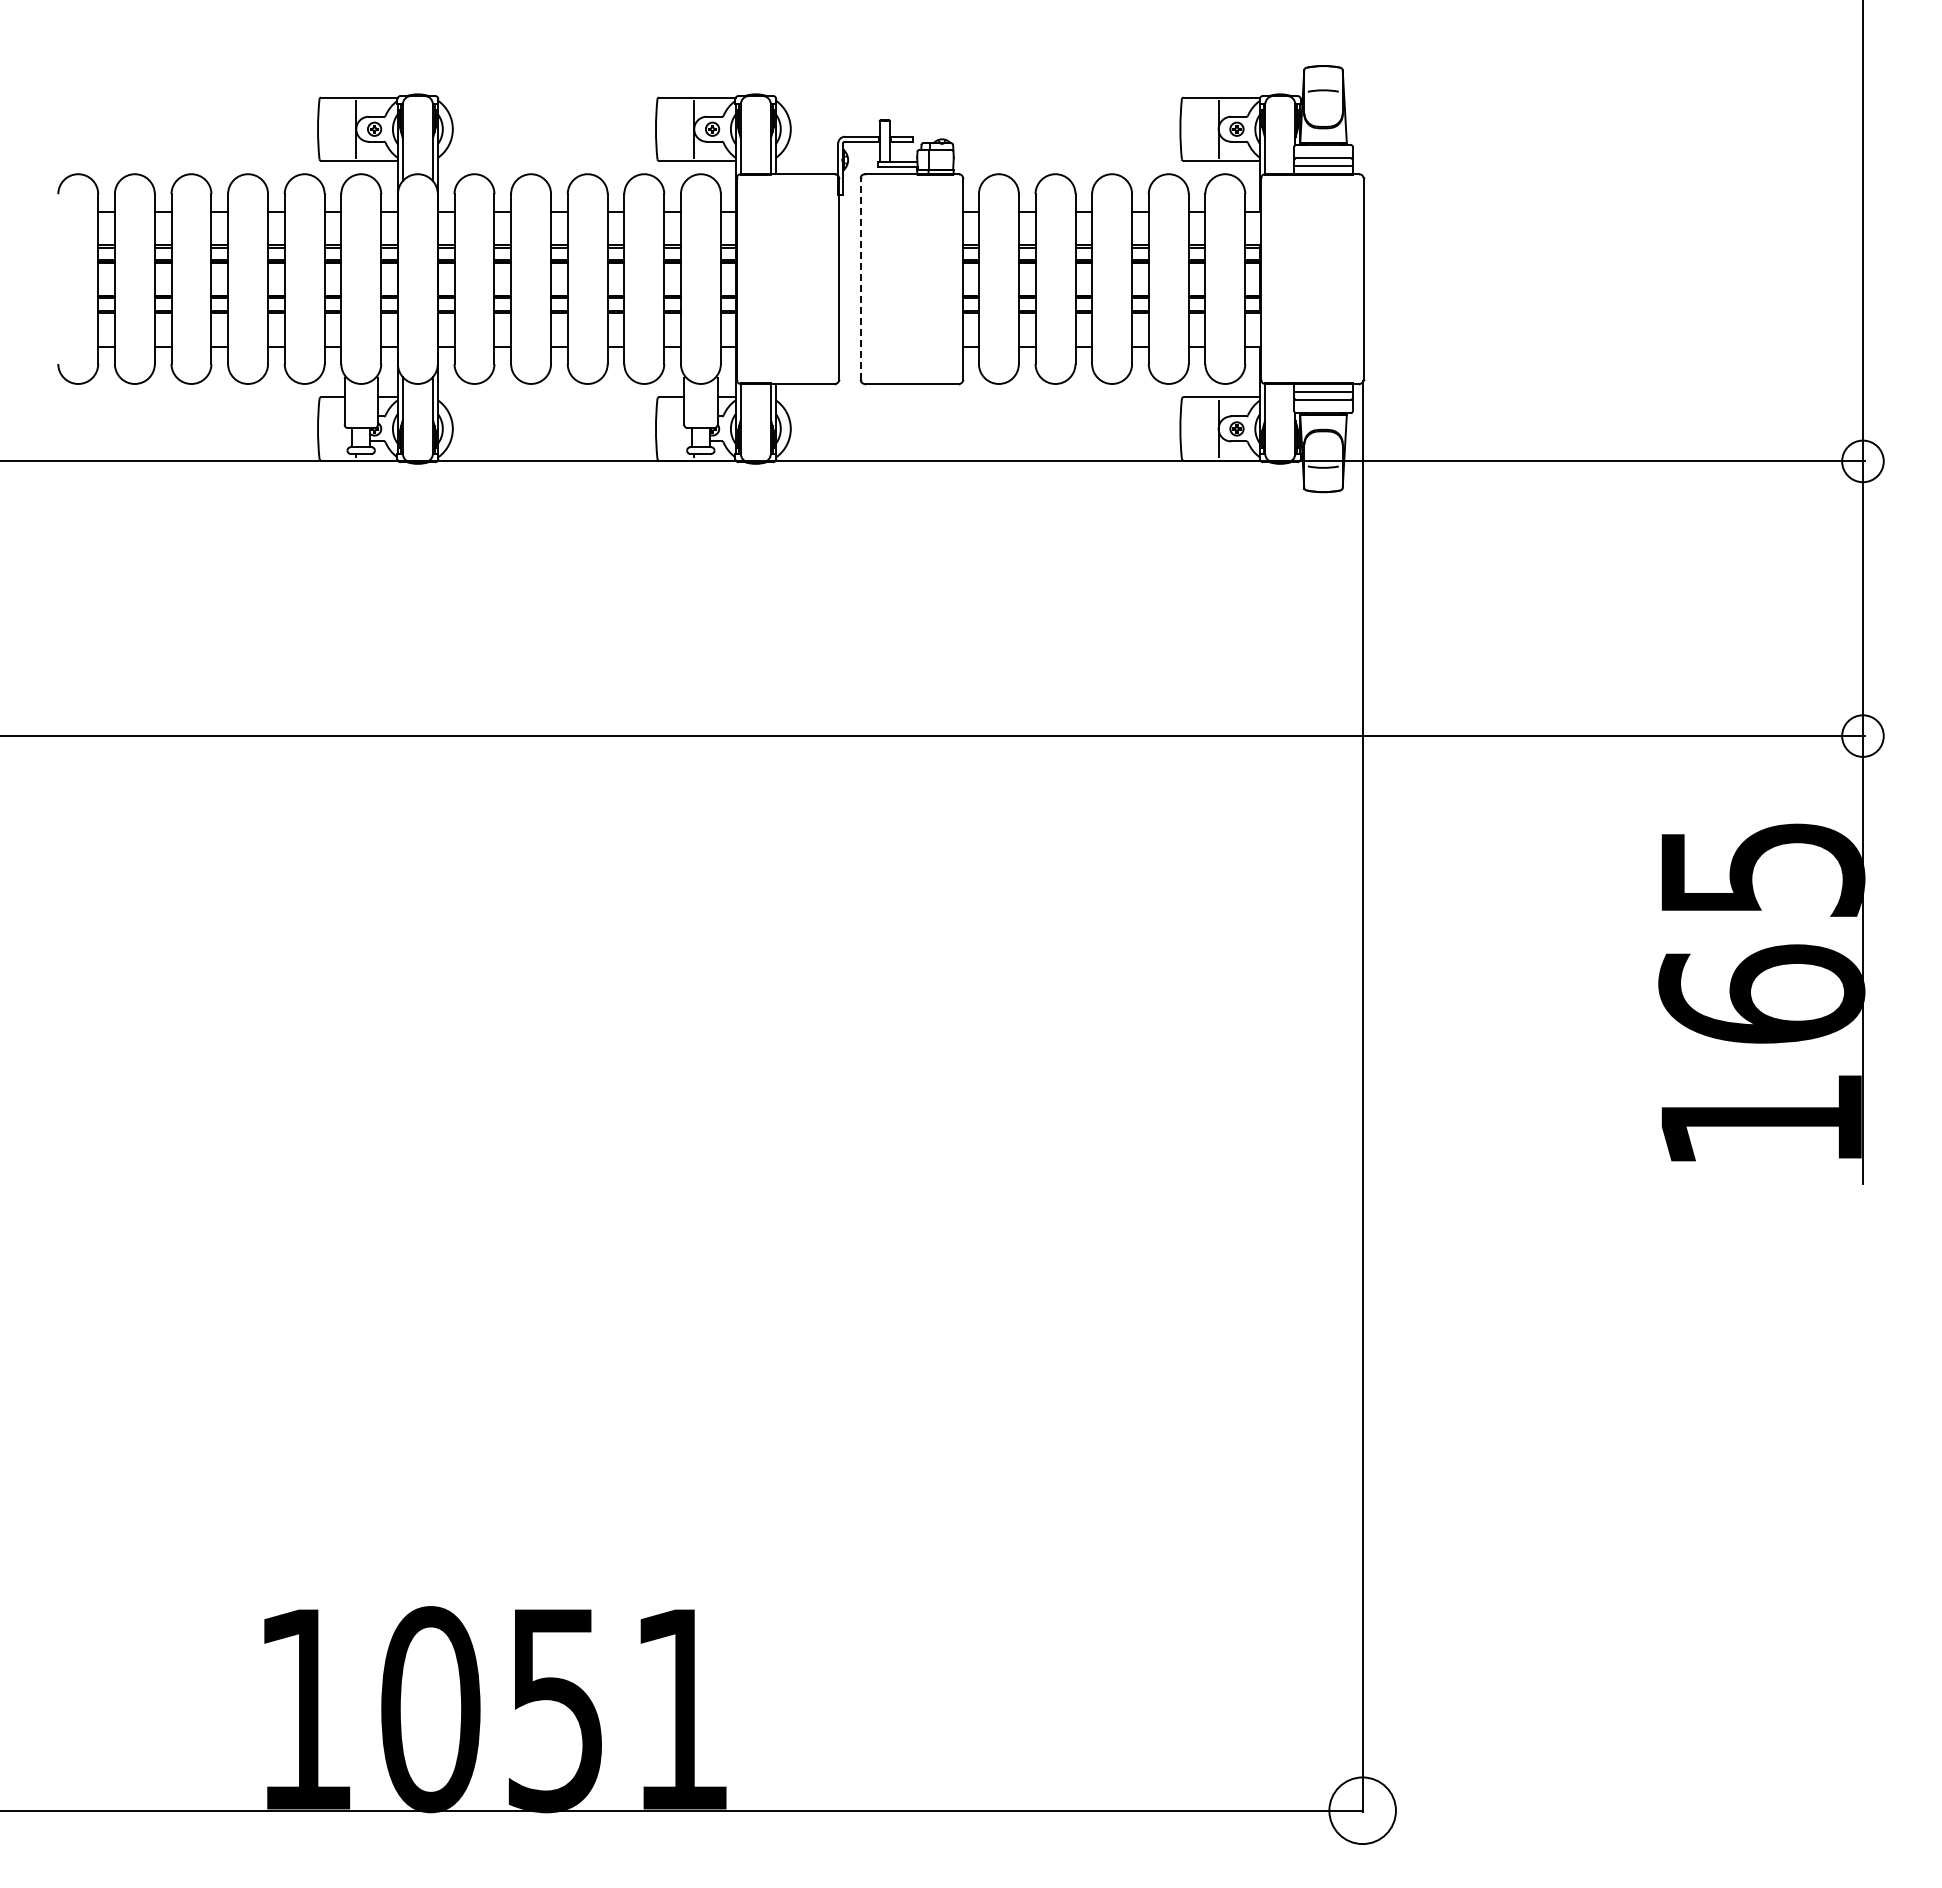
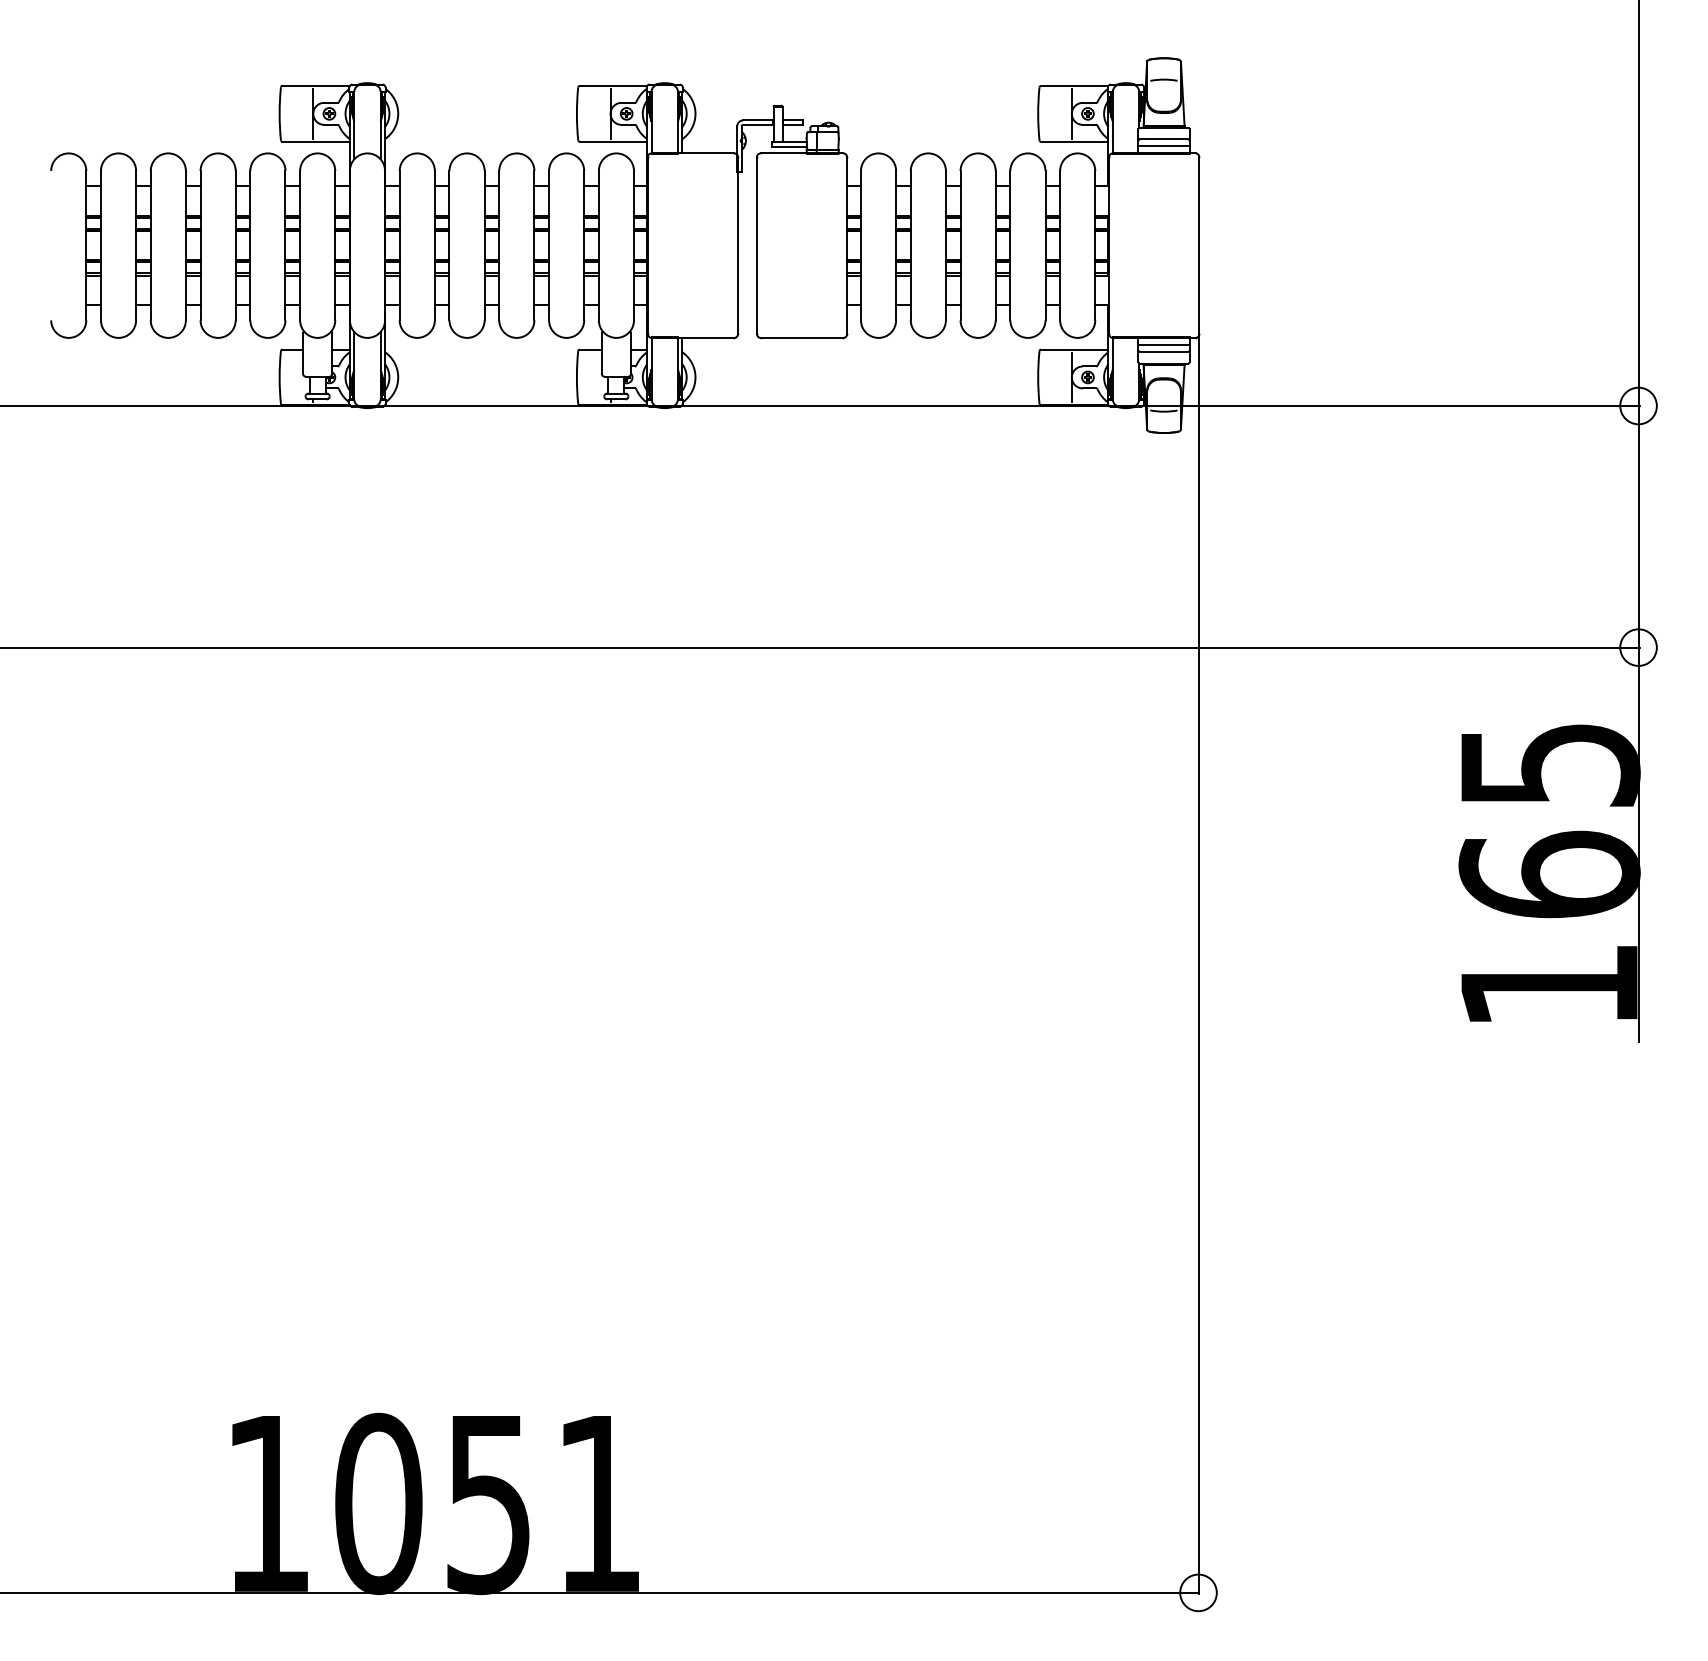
line: (860, 279) -> (756, 246), dashed -> solid
circle: (1362, 1810) -> (1198, 1592), size x0.62

